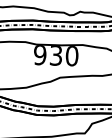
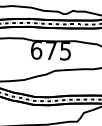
text: (56, 55) -> (51, 50), 930 -> 675

